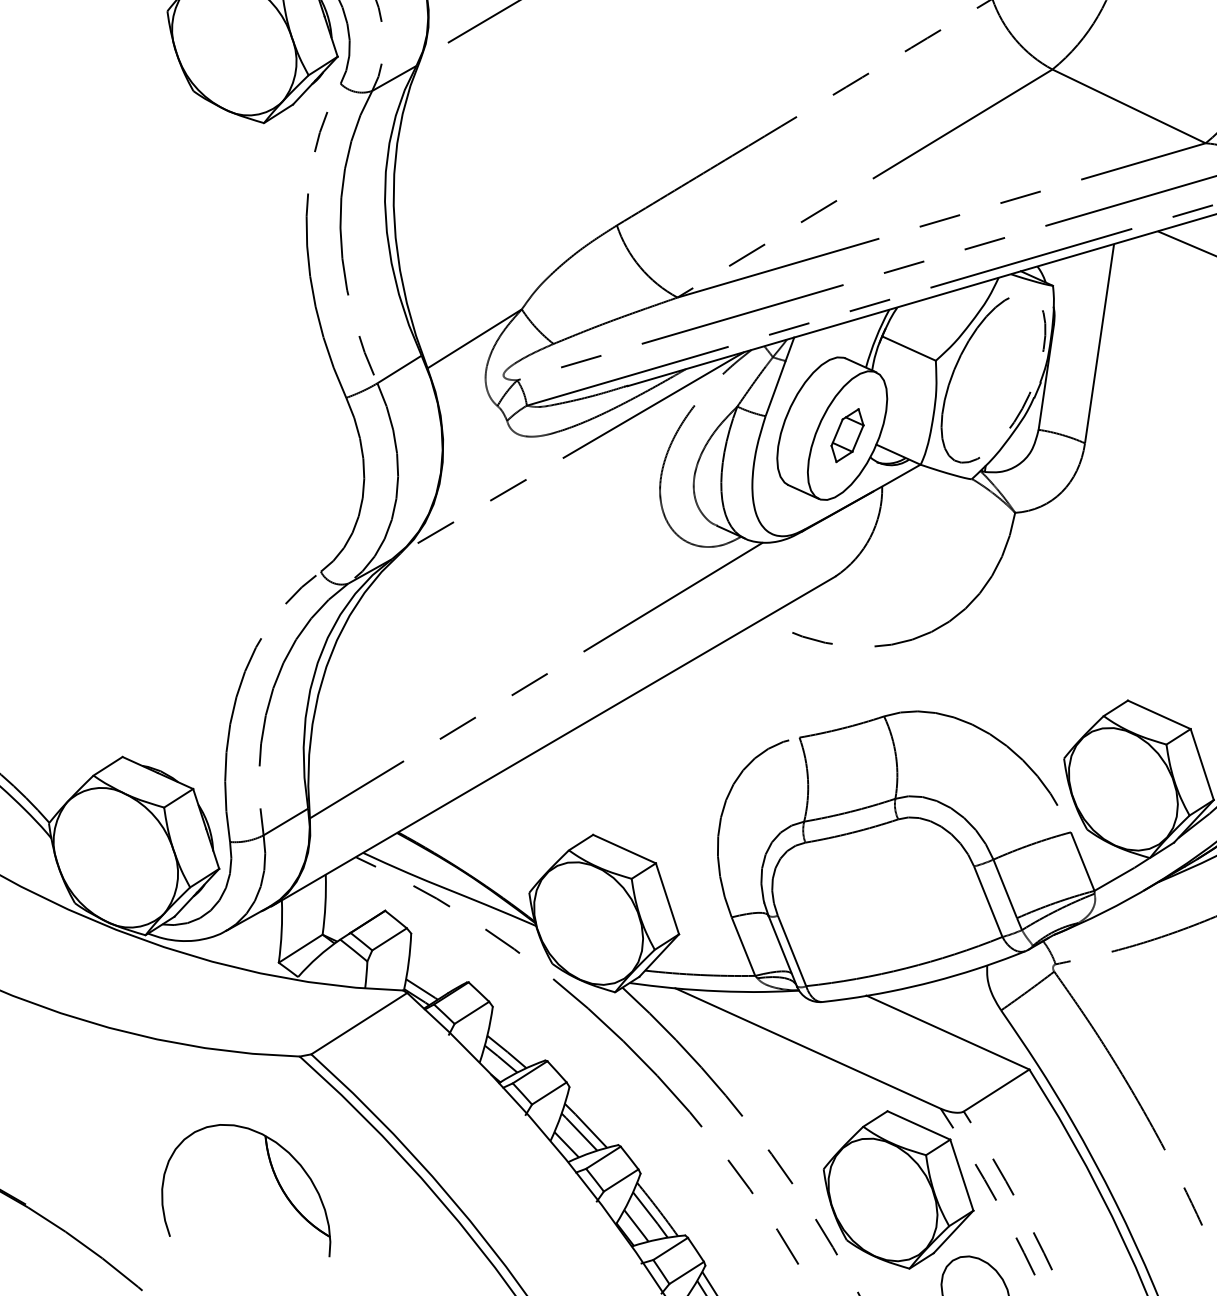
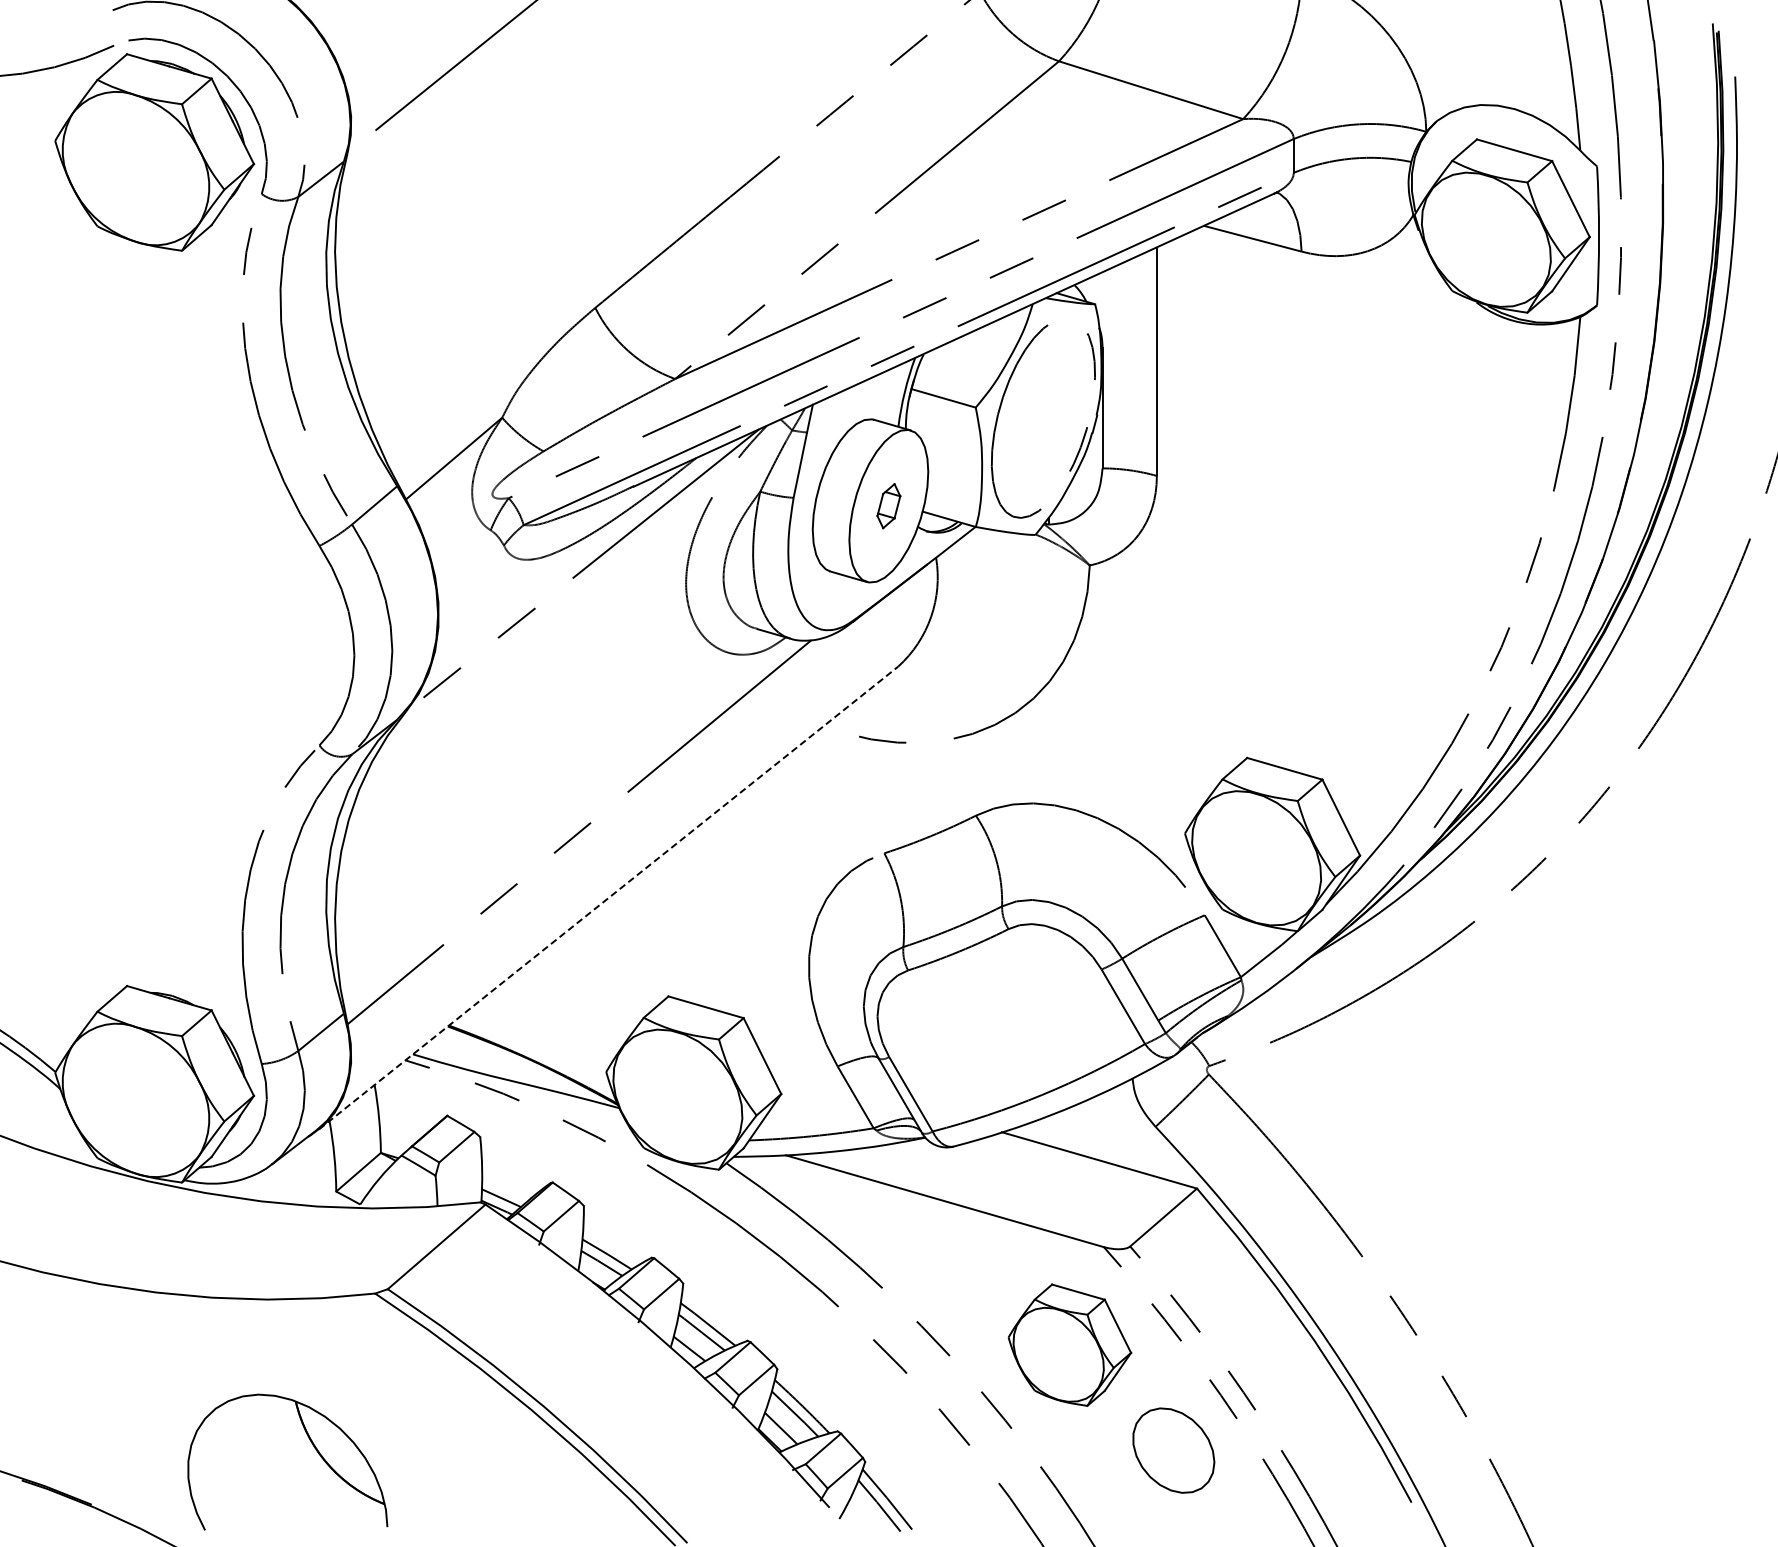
part: (847, 434) -> (888, 505), size x0.7
line: (553, 741) -> (608, 898), solid -> dashed
part: (274, 1176) -> (312, 1445), moved
part: (898, 1189) -> (1069, 1344), size x0.7

